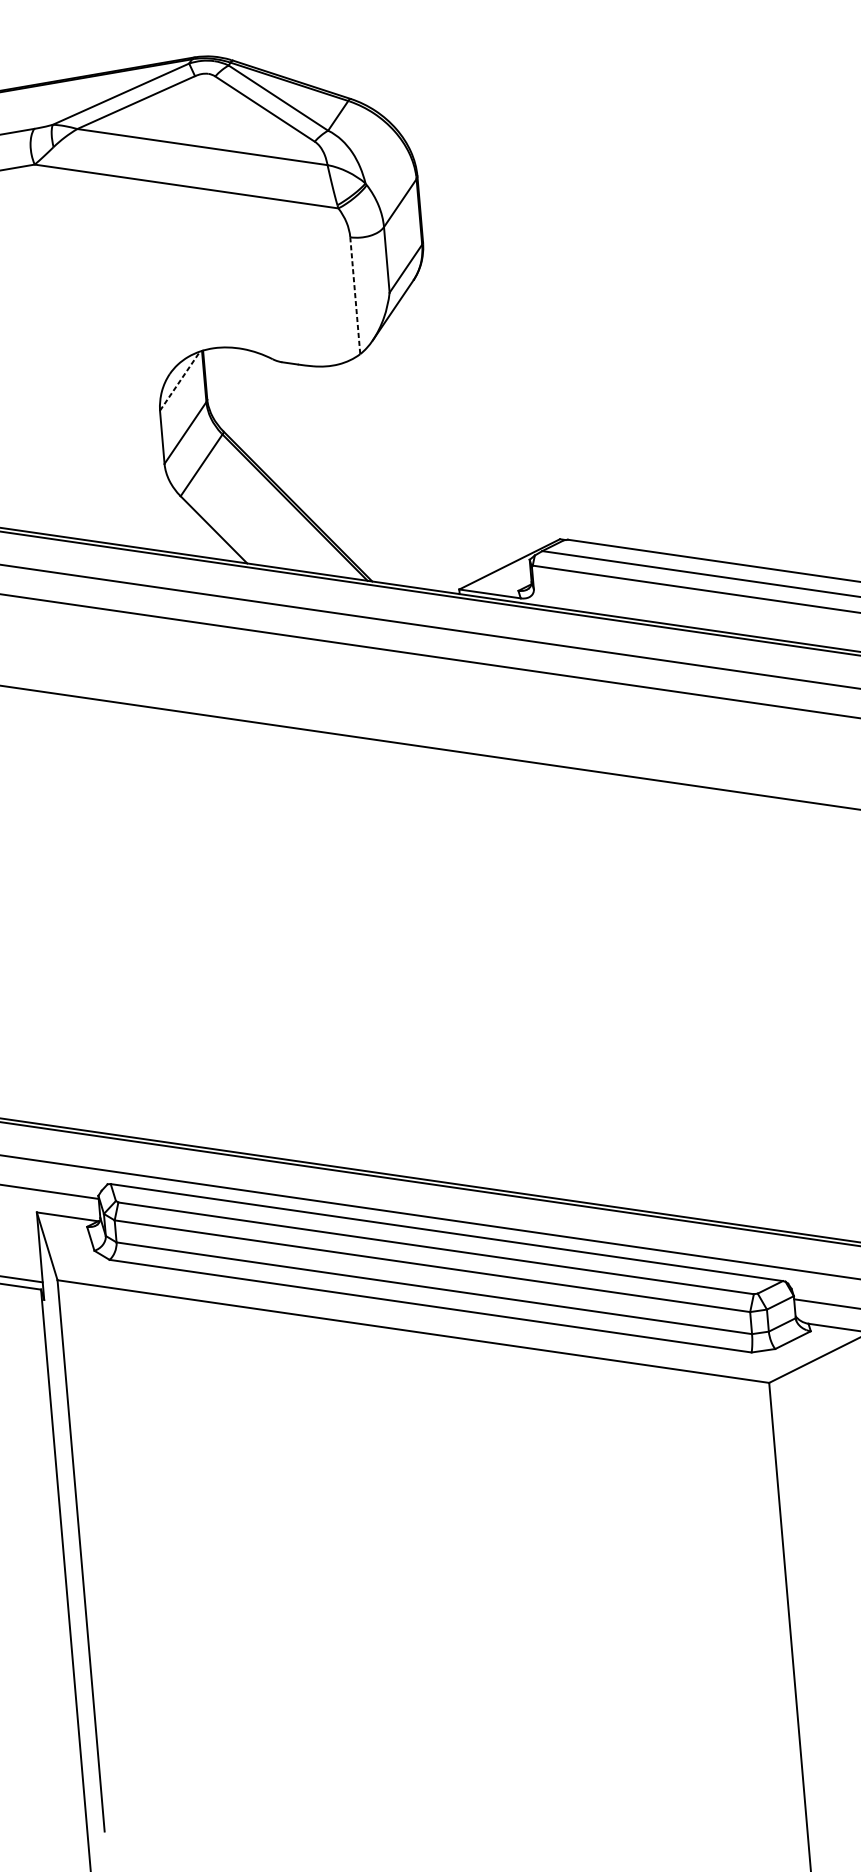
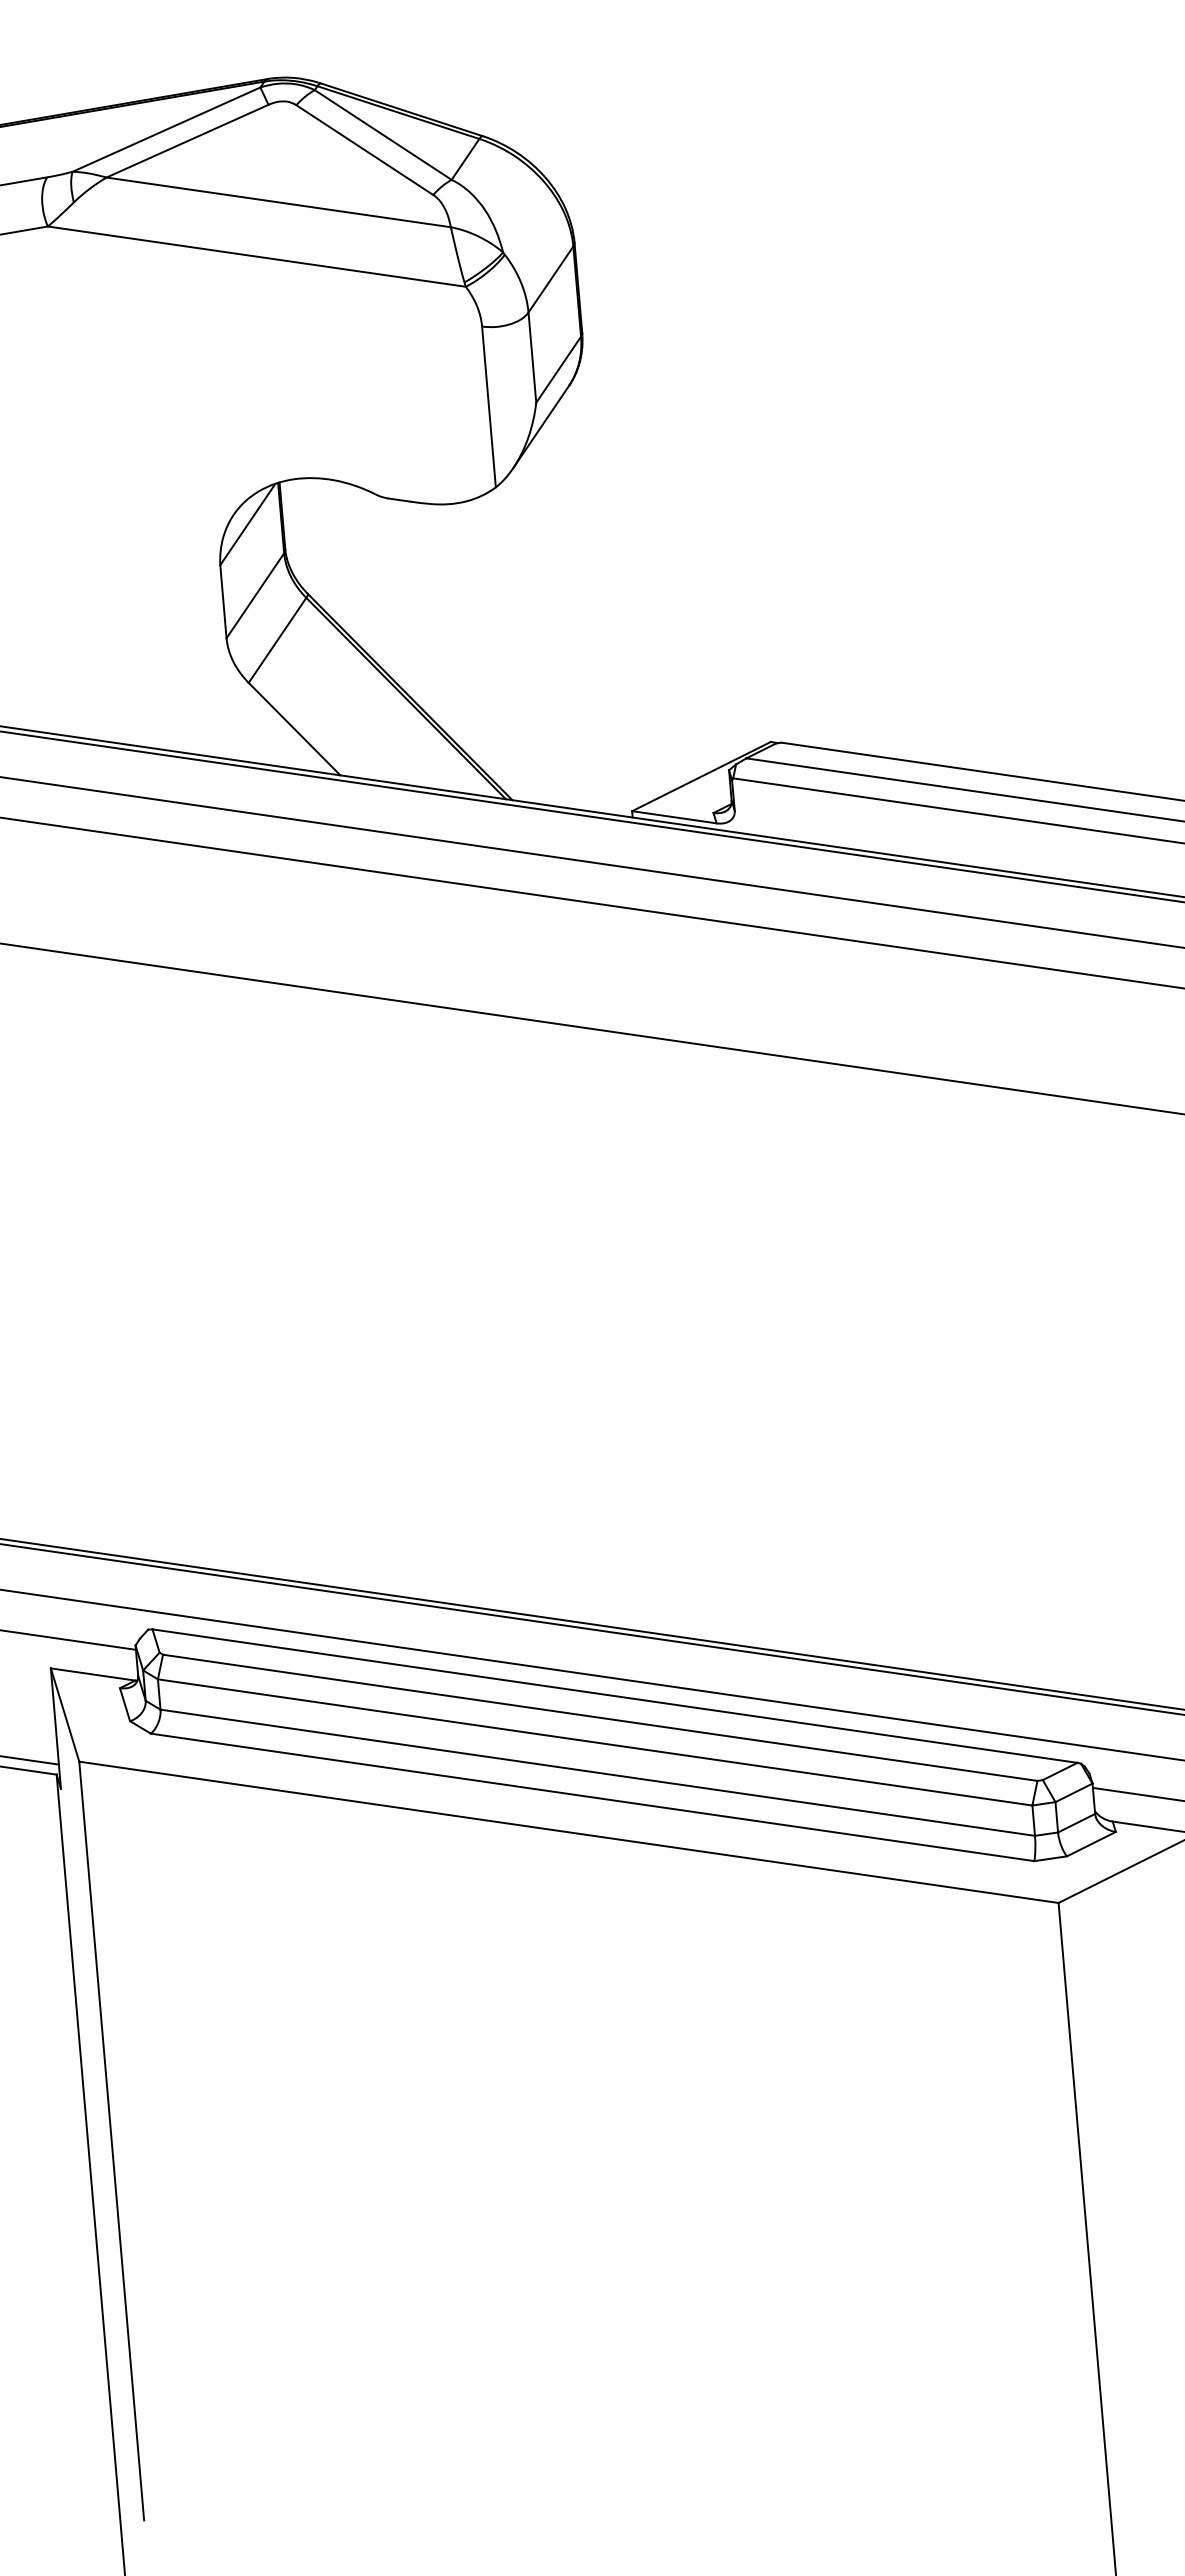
line: (354, 295) -> (488, 406), dashed -> solid
line: (179, 381) -> (247, 524), dashed -> solid

